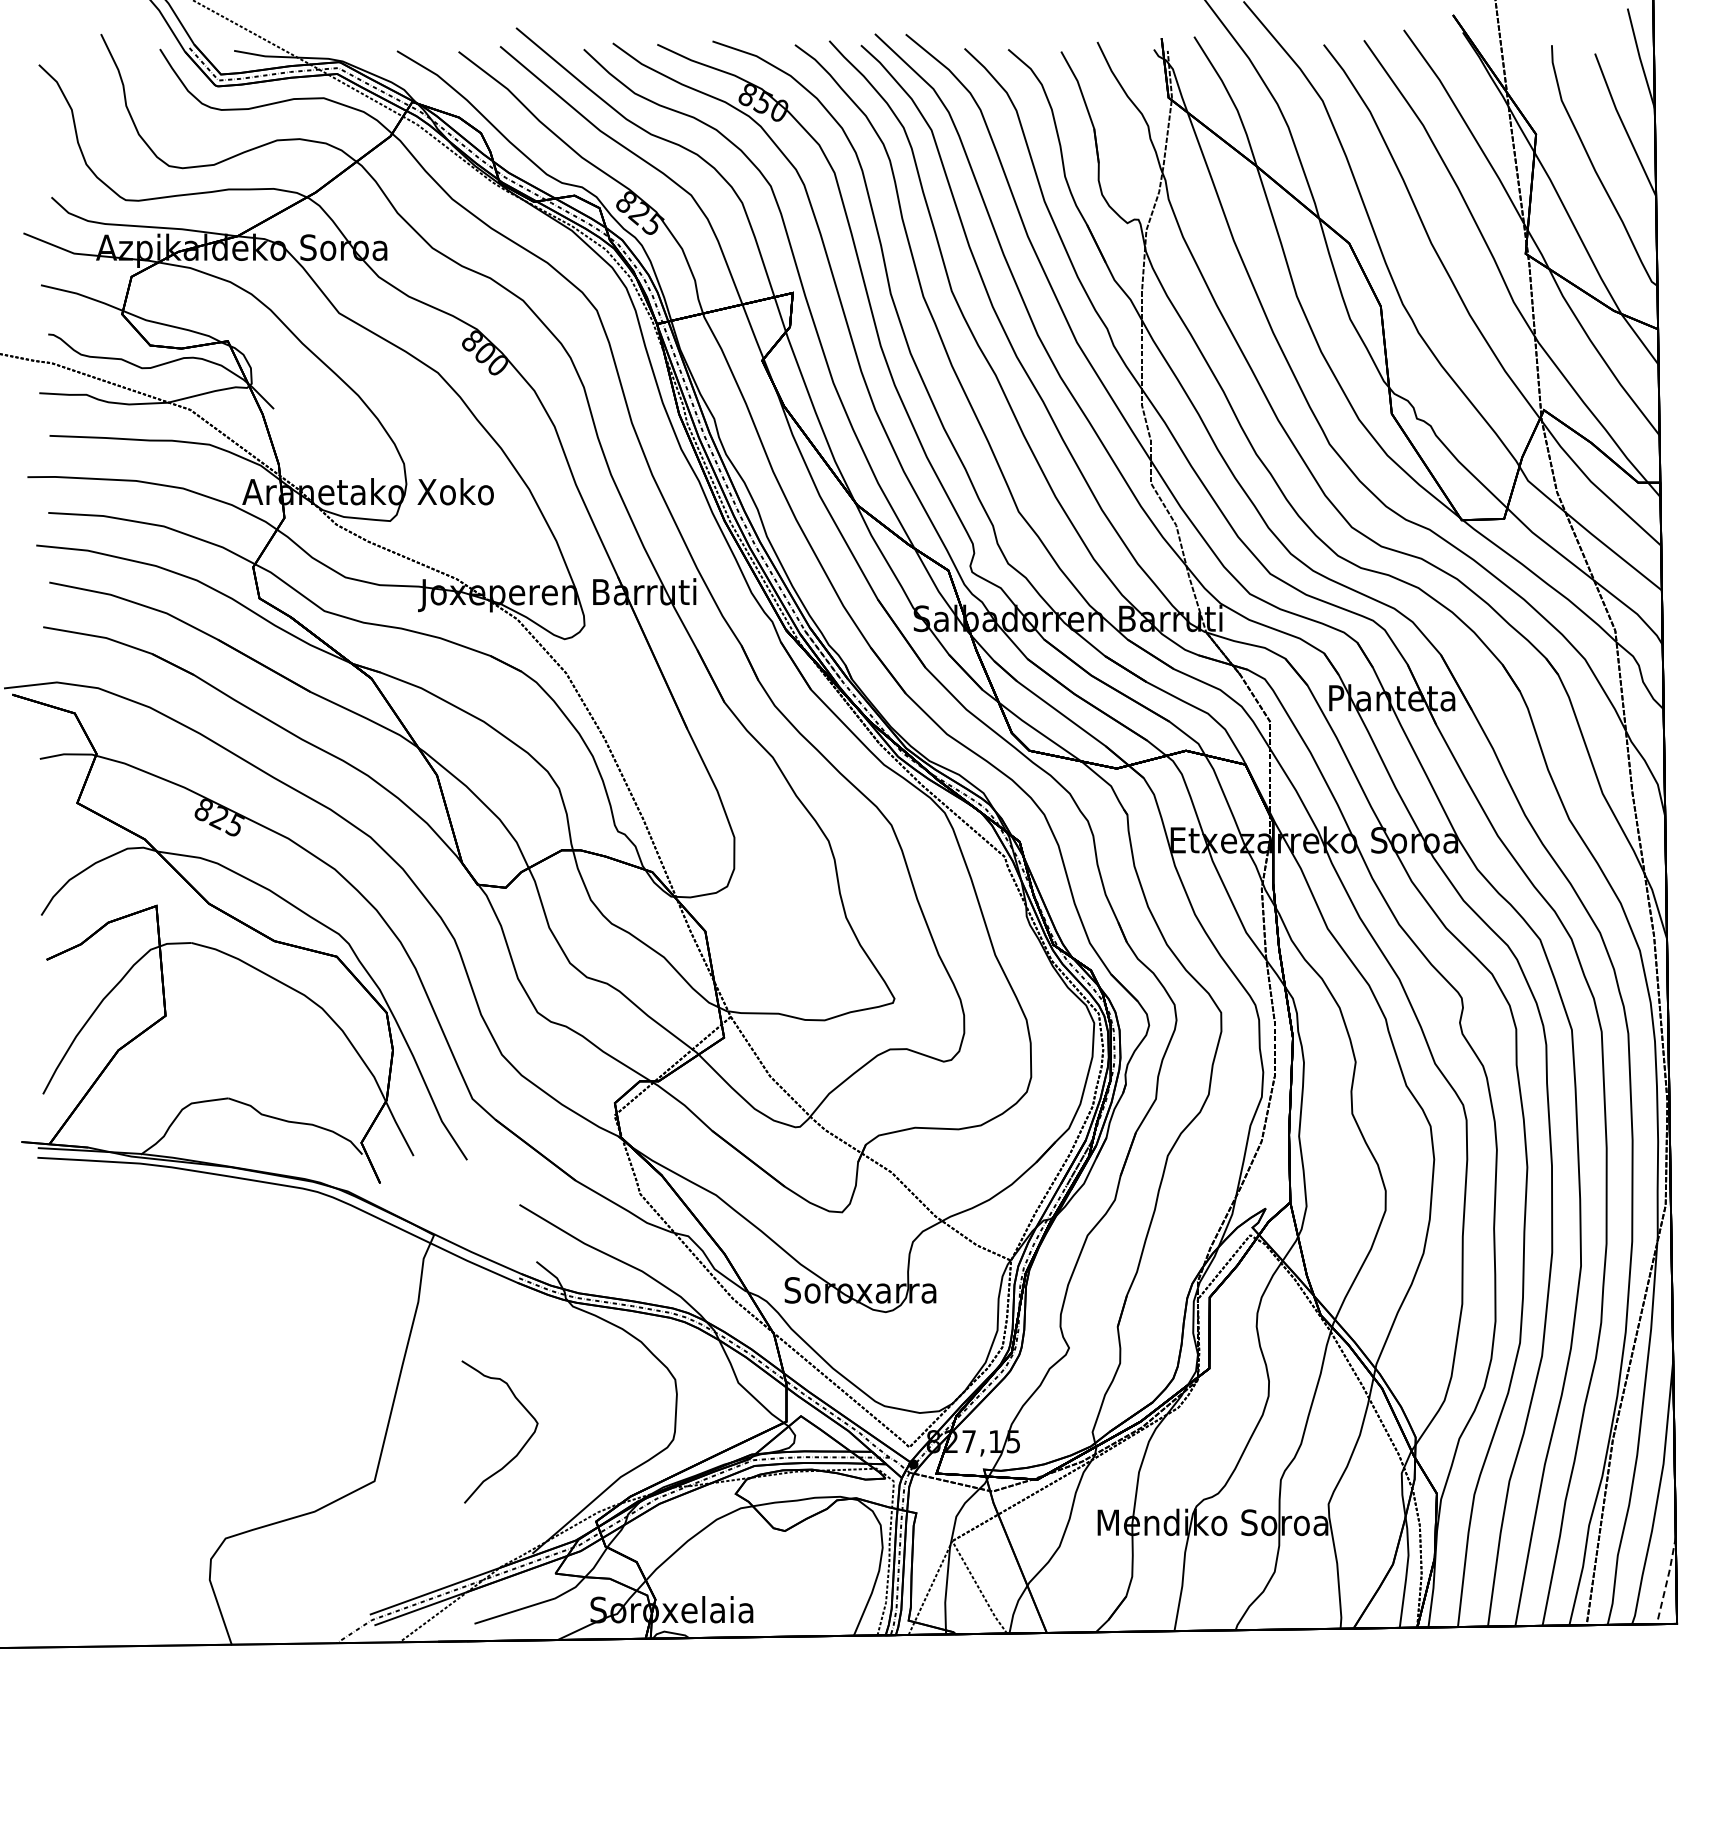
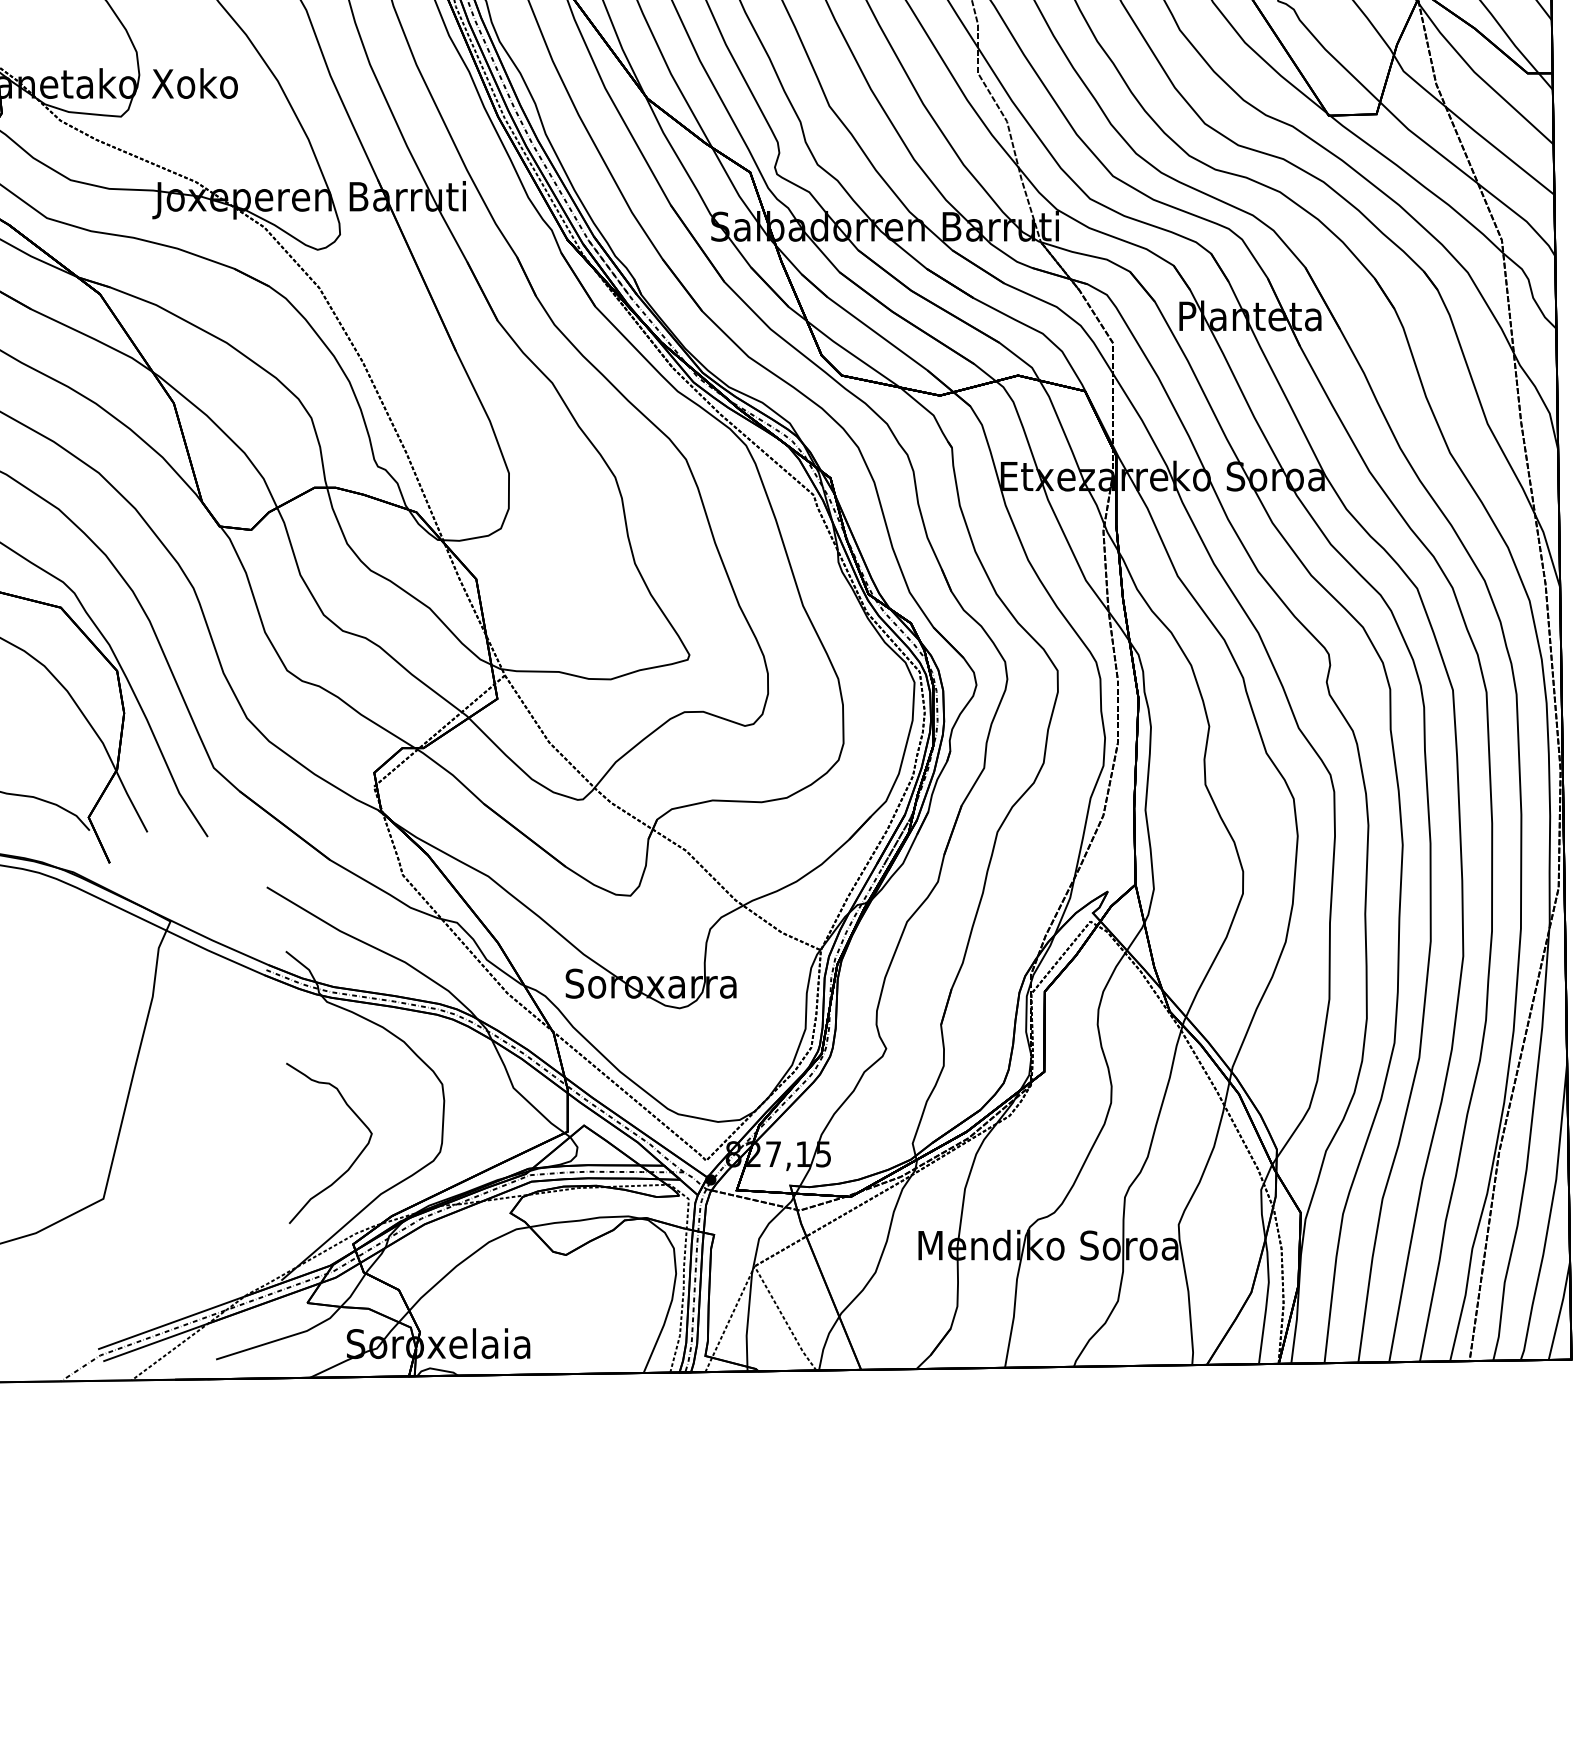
curve: (521, 1447) -> (353, 1160), moved
line: (1667, 1580) -> (1560, 1310), dashed -> solid

